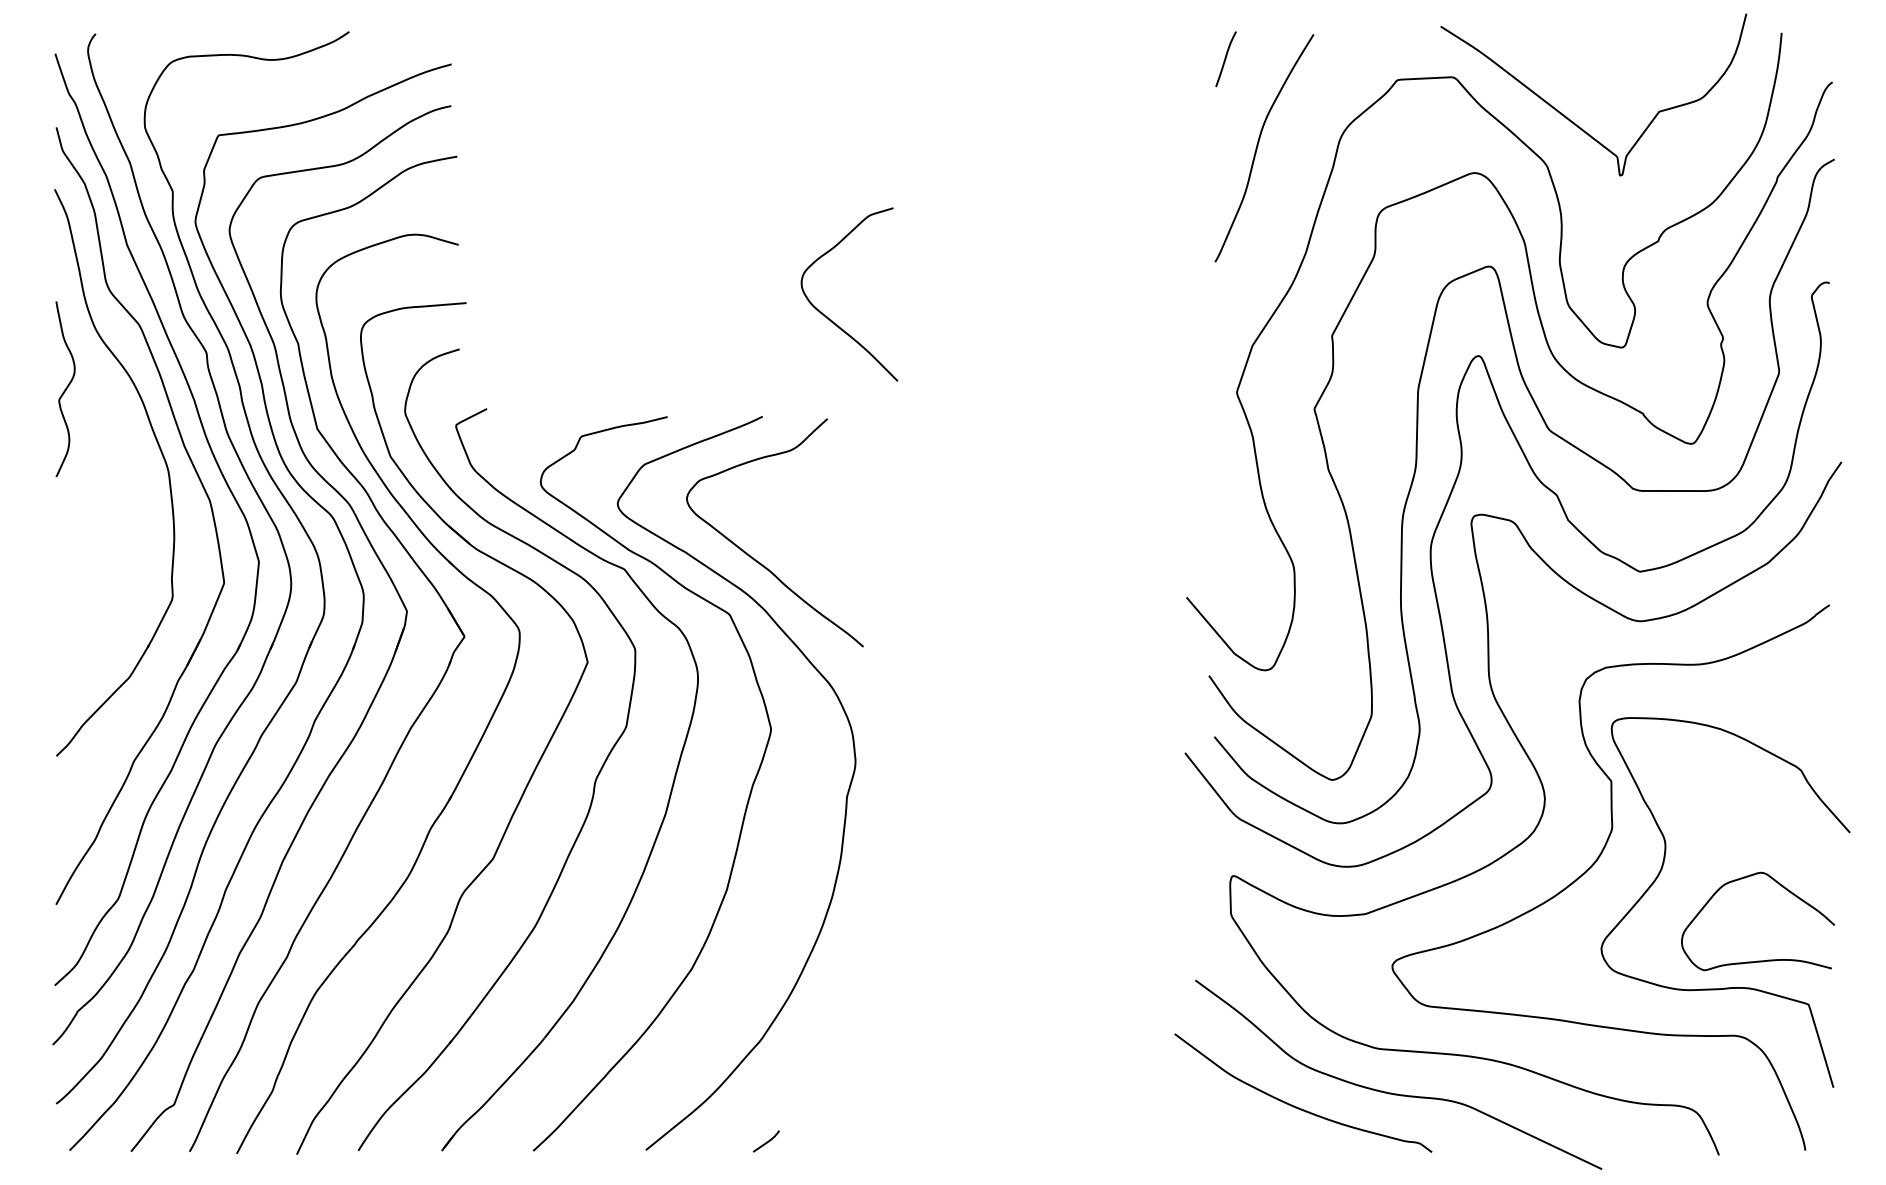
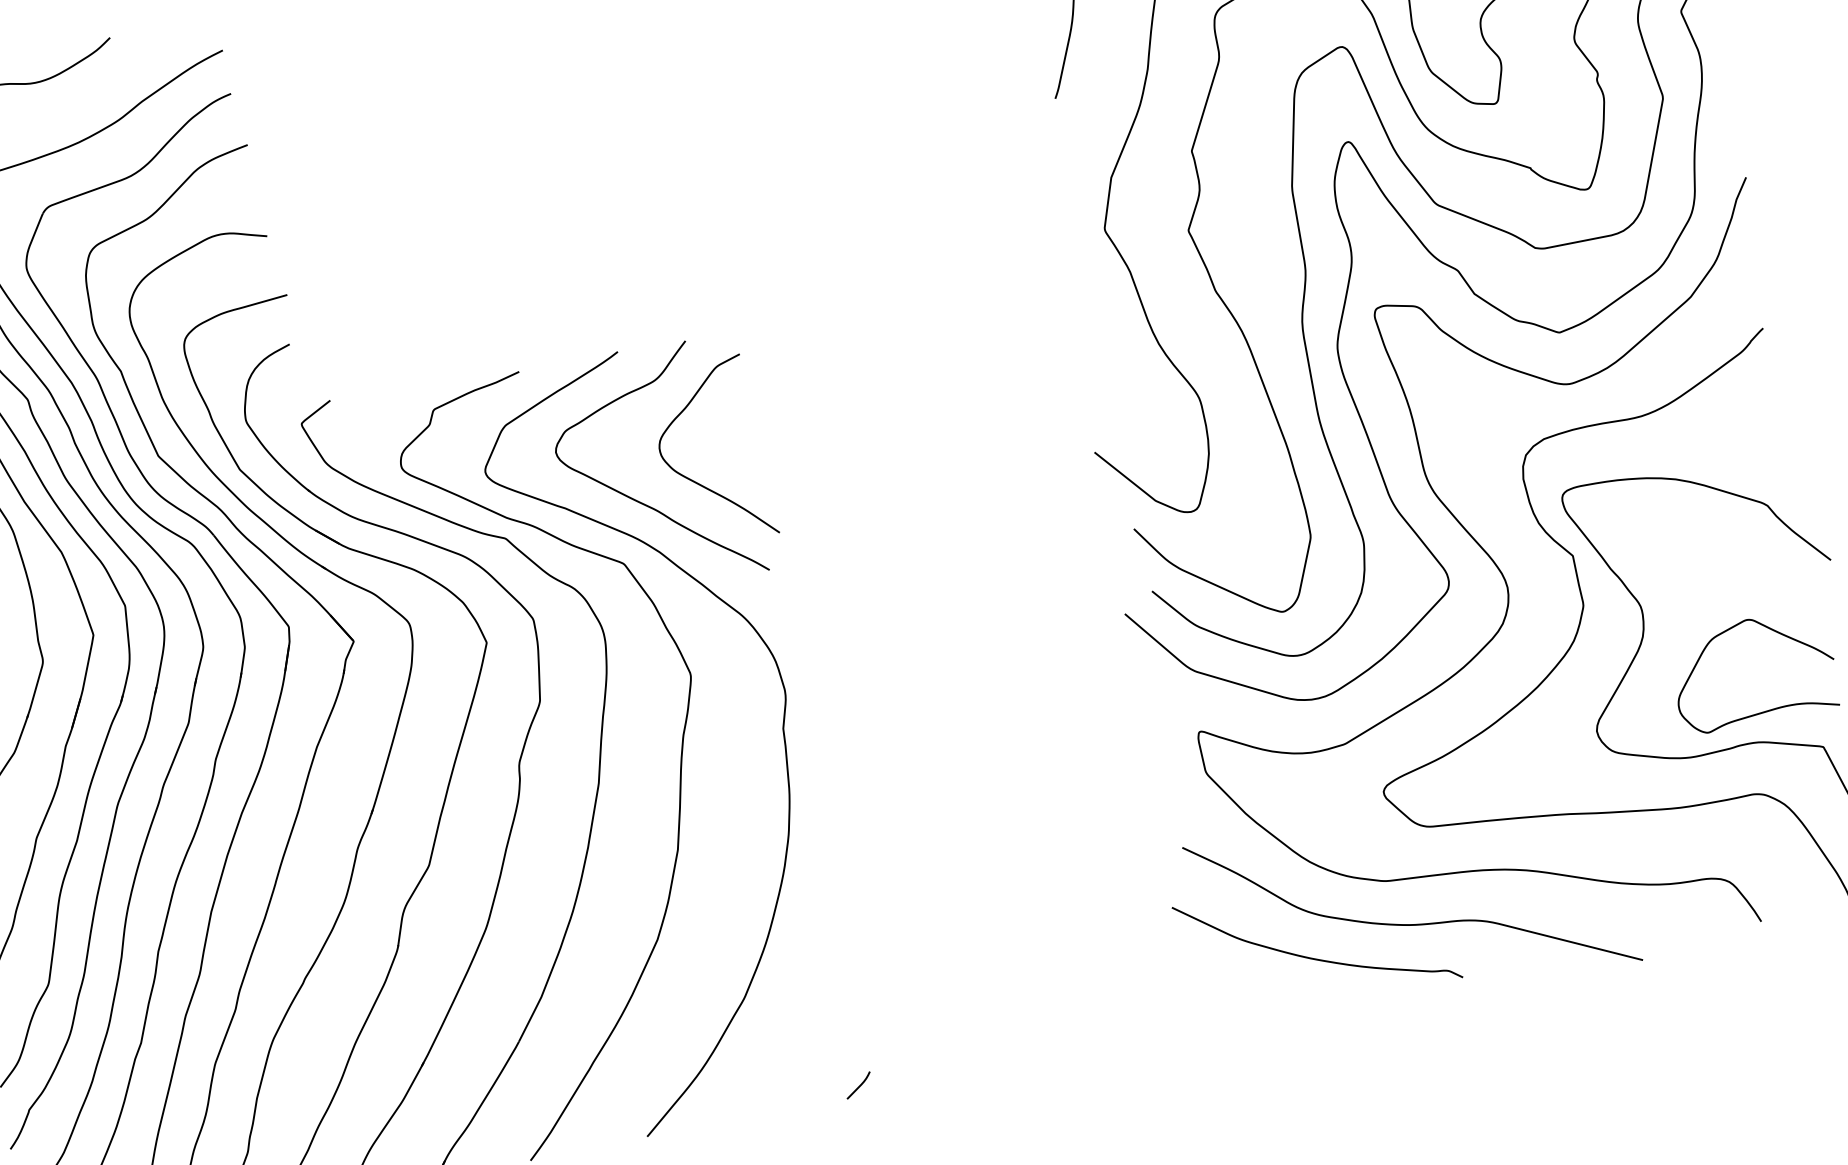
curve: (831, 319) -> (698, 482), moved
curve: (766, 1141) -> (858, 1085), moved

